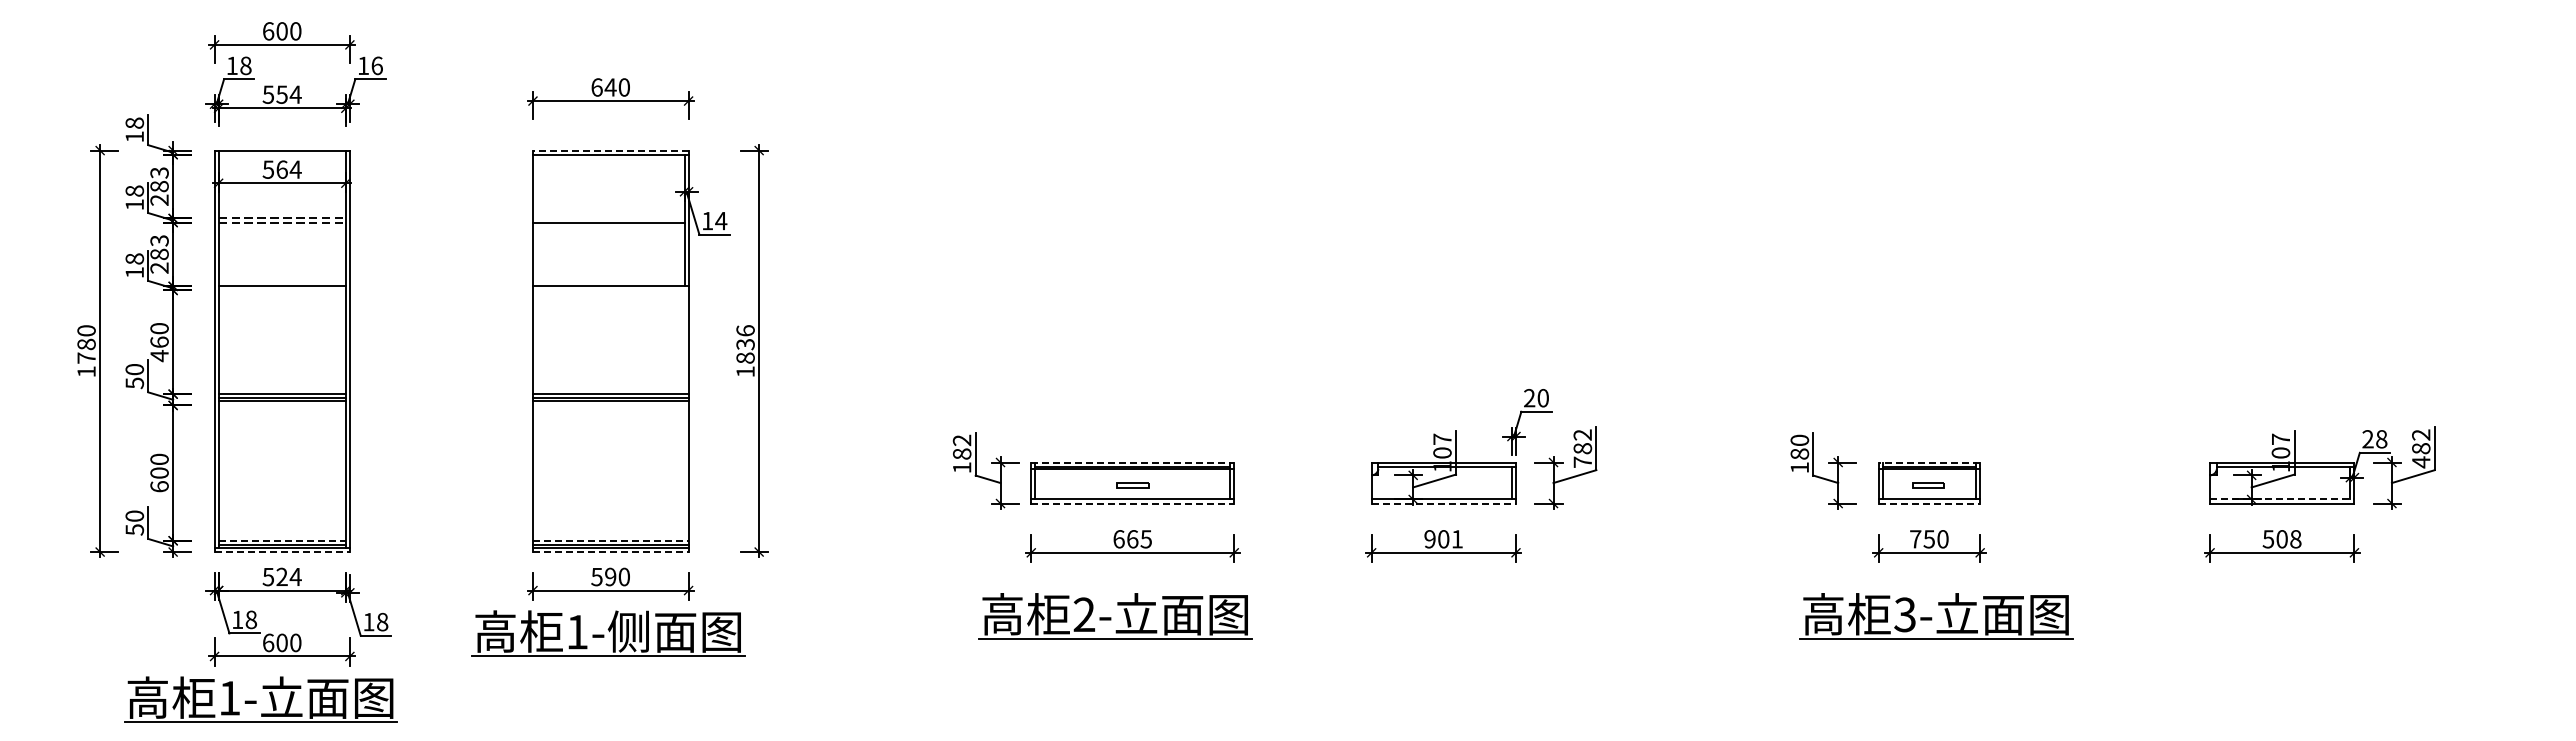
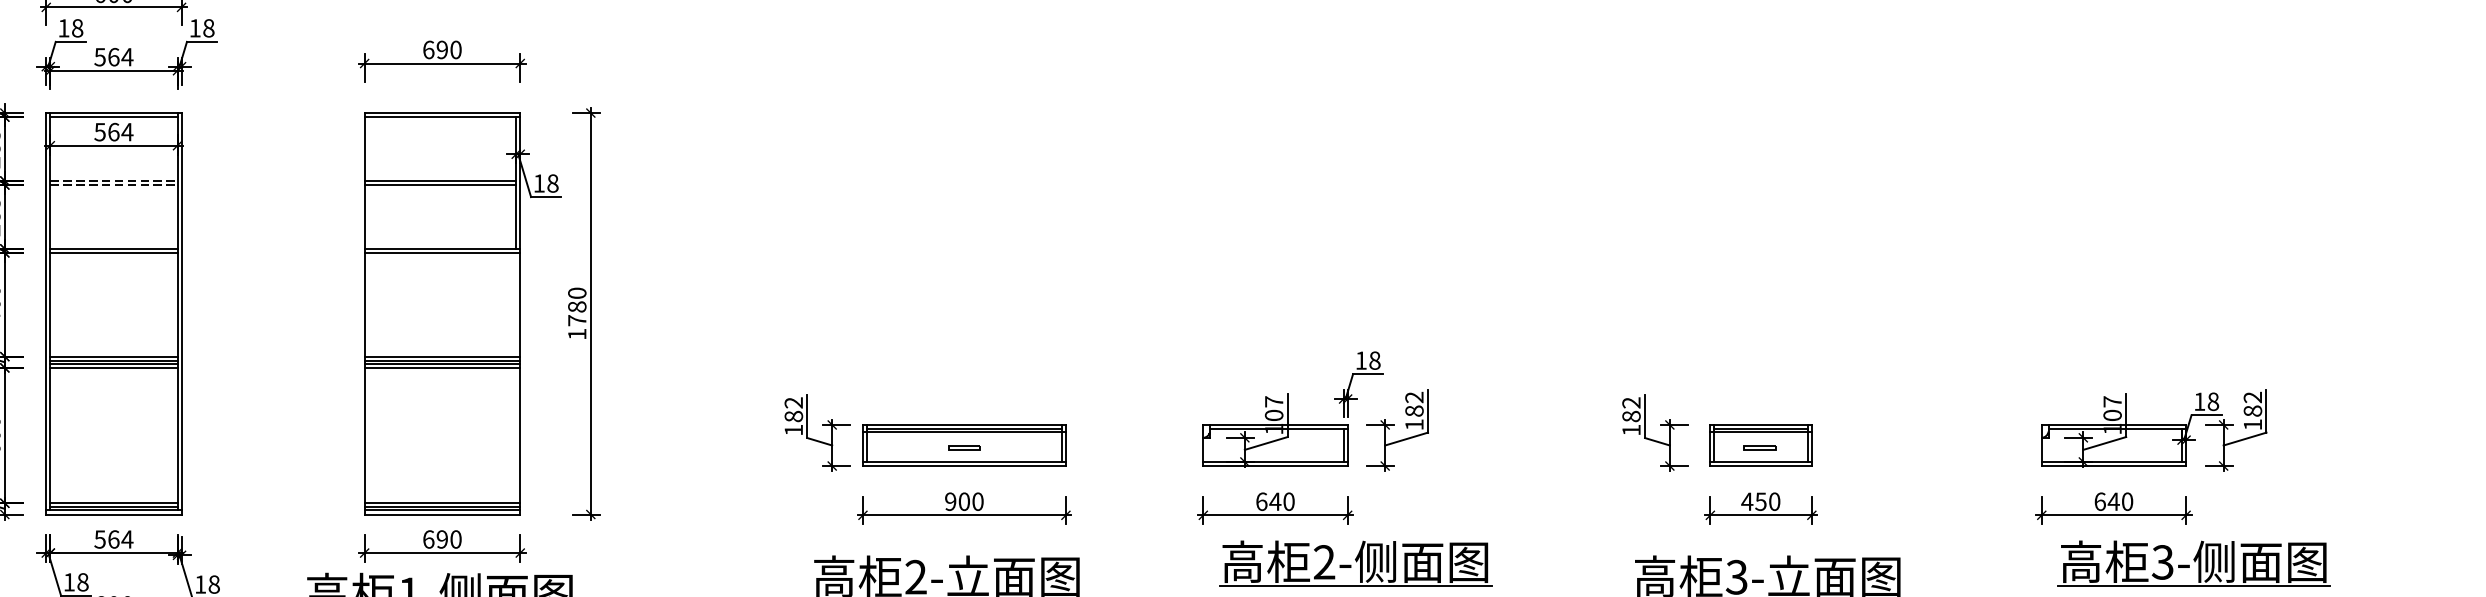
text: (376, 65) -> (208, 27), 16 -> 18
text: (610, 87) -> (442, 49), 640 -> 690
text: (281, 94) -> (113, 56), 554 -> 564
line: (610, 150) -> (442, 112), dashed -> solid
line: (281, 154) -> (113, 116), added
line: (608, 218) -> (440, 180), added
text: (721, 220) -> (553, 182), 14 -> 18
line: (281, 290) -> (113, 252), added
line: (610, 290) -> (442, 252), added
text: (745, 344) -> (577, 306), 1836 -> 1780
text: (1536, 398) -> (1368, 360), 20 -> 18
line: (281, 405) -> (113, 367), added
line: (610, 405) -> (442, 367), added
text: (2367, 439) -> (2199, 401), 28 -> 18
text: (1799, 440) -> (1631, 402), 180 -> 182
text: (1582, 461) -> (1414, 423), 782 -> 182
line: (1133, 462) -> (965, 424), dashed -> solid
line: (1929, 462) -> (1761, 424), dashed -> solid
text: (2421, 462) -> (2253, 424), 482 -> 182
line: (2282, 499) -> (2114, 461), dashed -> solid
line: (1133, 503) -> (965, 465), dashed -> solid
line: (1444, 503) -> (1276, 465), dashed -> solid
line: (1929, 503) -> (1761, 465), dashed -> solid
text: (1132, 539) -> (964, 501), 665 -> 900
text: (1443, 539) -> (1275, 501), 901 -> 640
text: (1915, 539) -> (1747, 501), 750 -> 450
text: (2281, 539) -> (2113, 501), 508 -> 640
line: (282, 540) -> (114, 502), dashed -> solid
line: (610, 540) -> (442, 502), dashed -> solid
line: (282, 552) -> (114, 514), dashed -> solid
line: (610, 552) -> (442, 514), dashed -> solid
text: (281, 576) -> (113, 538), 524 -> 564
text: (596, 576) -> (428, 538), 590 -> 690
part: (1523, 601) -> (1355, 563), added
part: (2362, 601) -> (2194, 563), added

